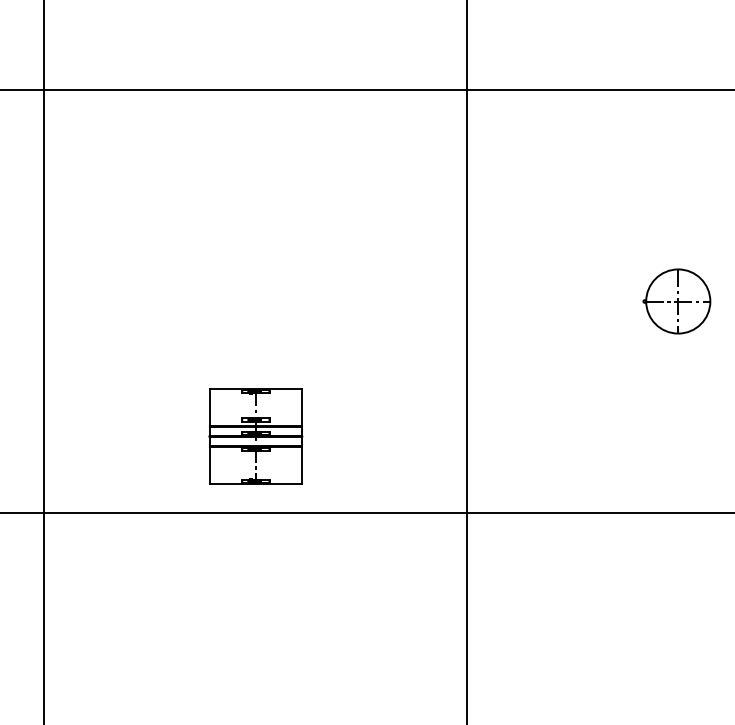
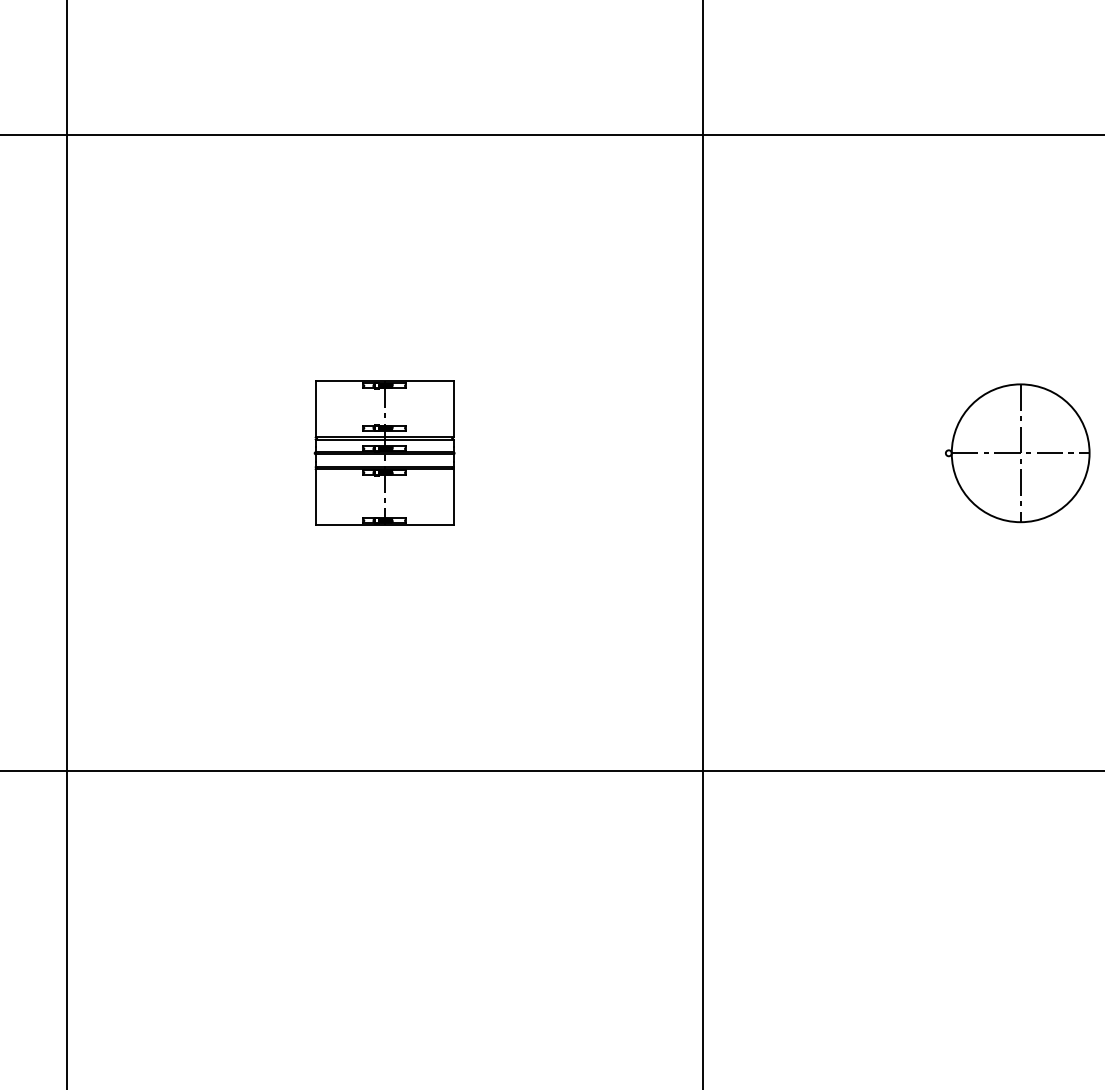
part: (676, 301) -> (1017, 453), size x1.43
part: (255, 436) -> (384, 453), moved

